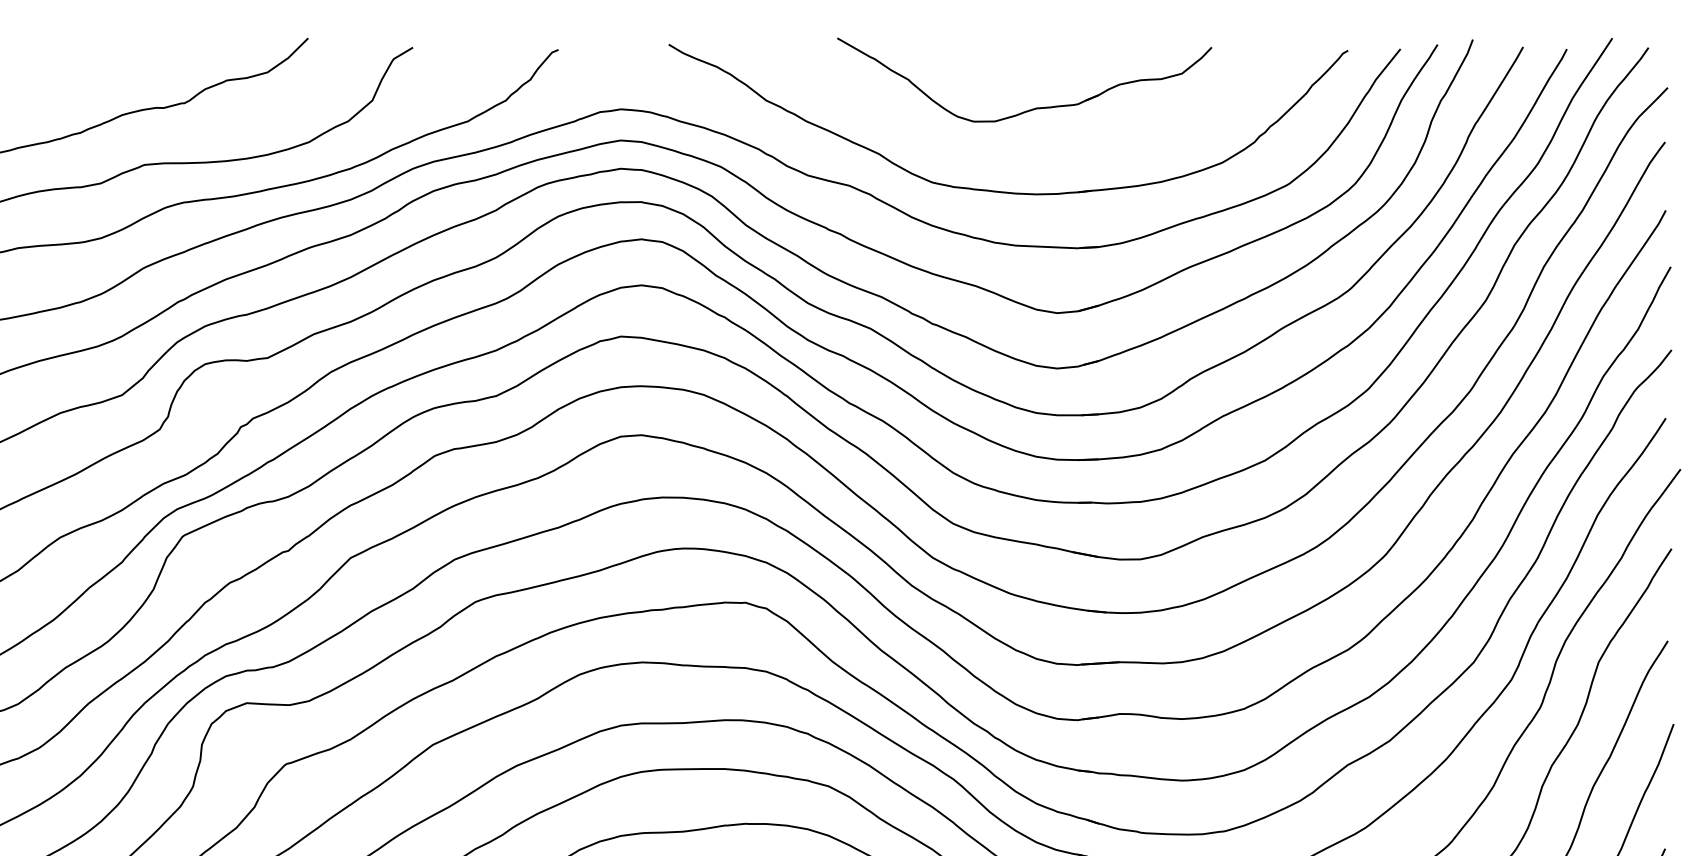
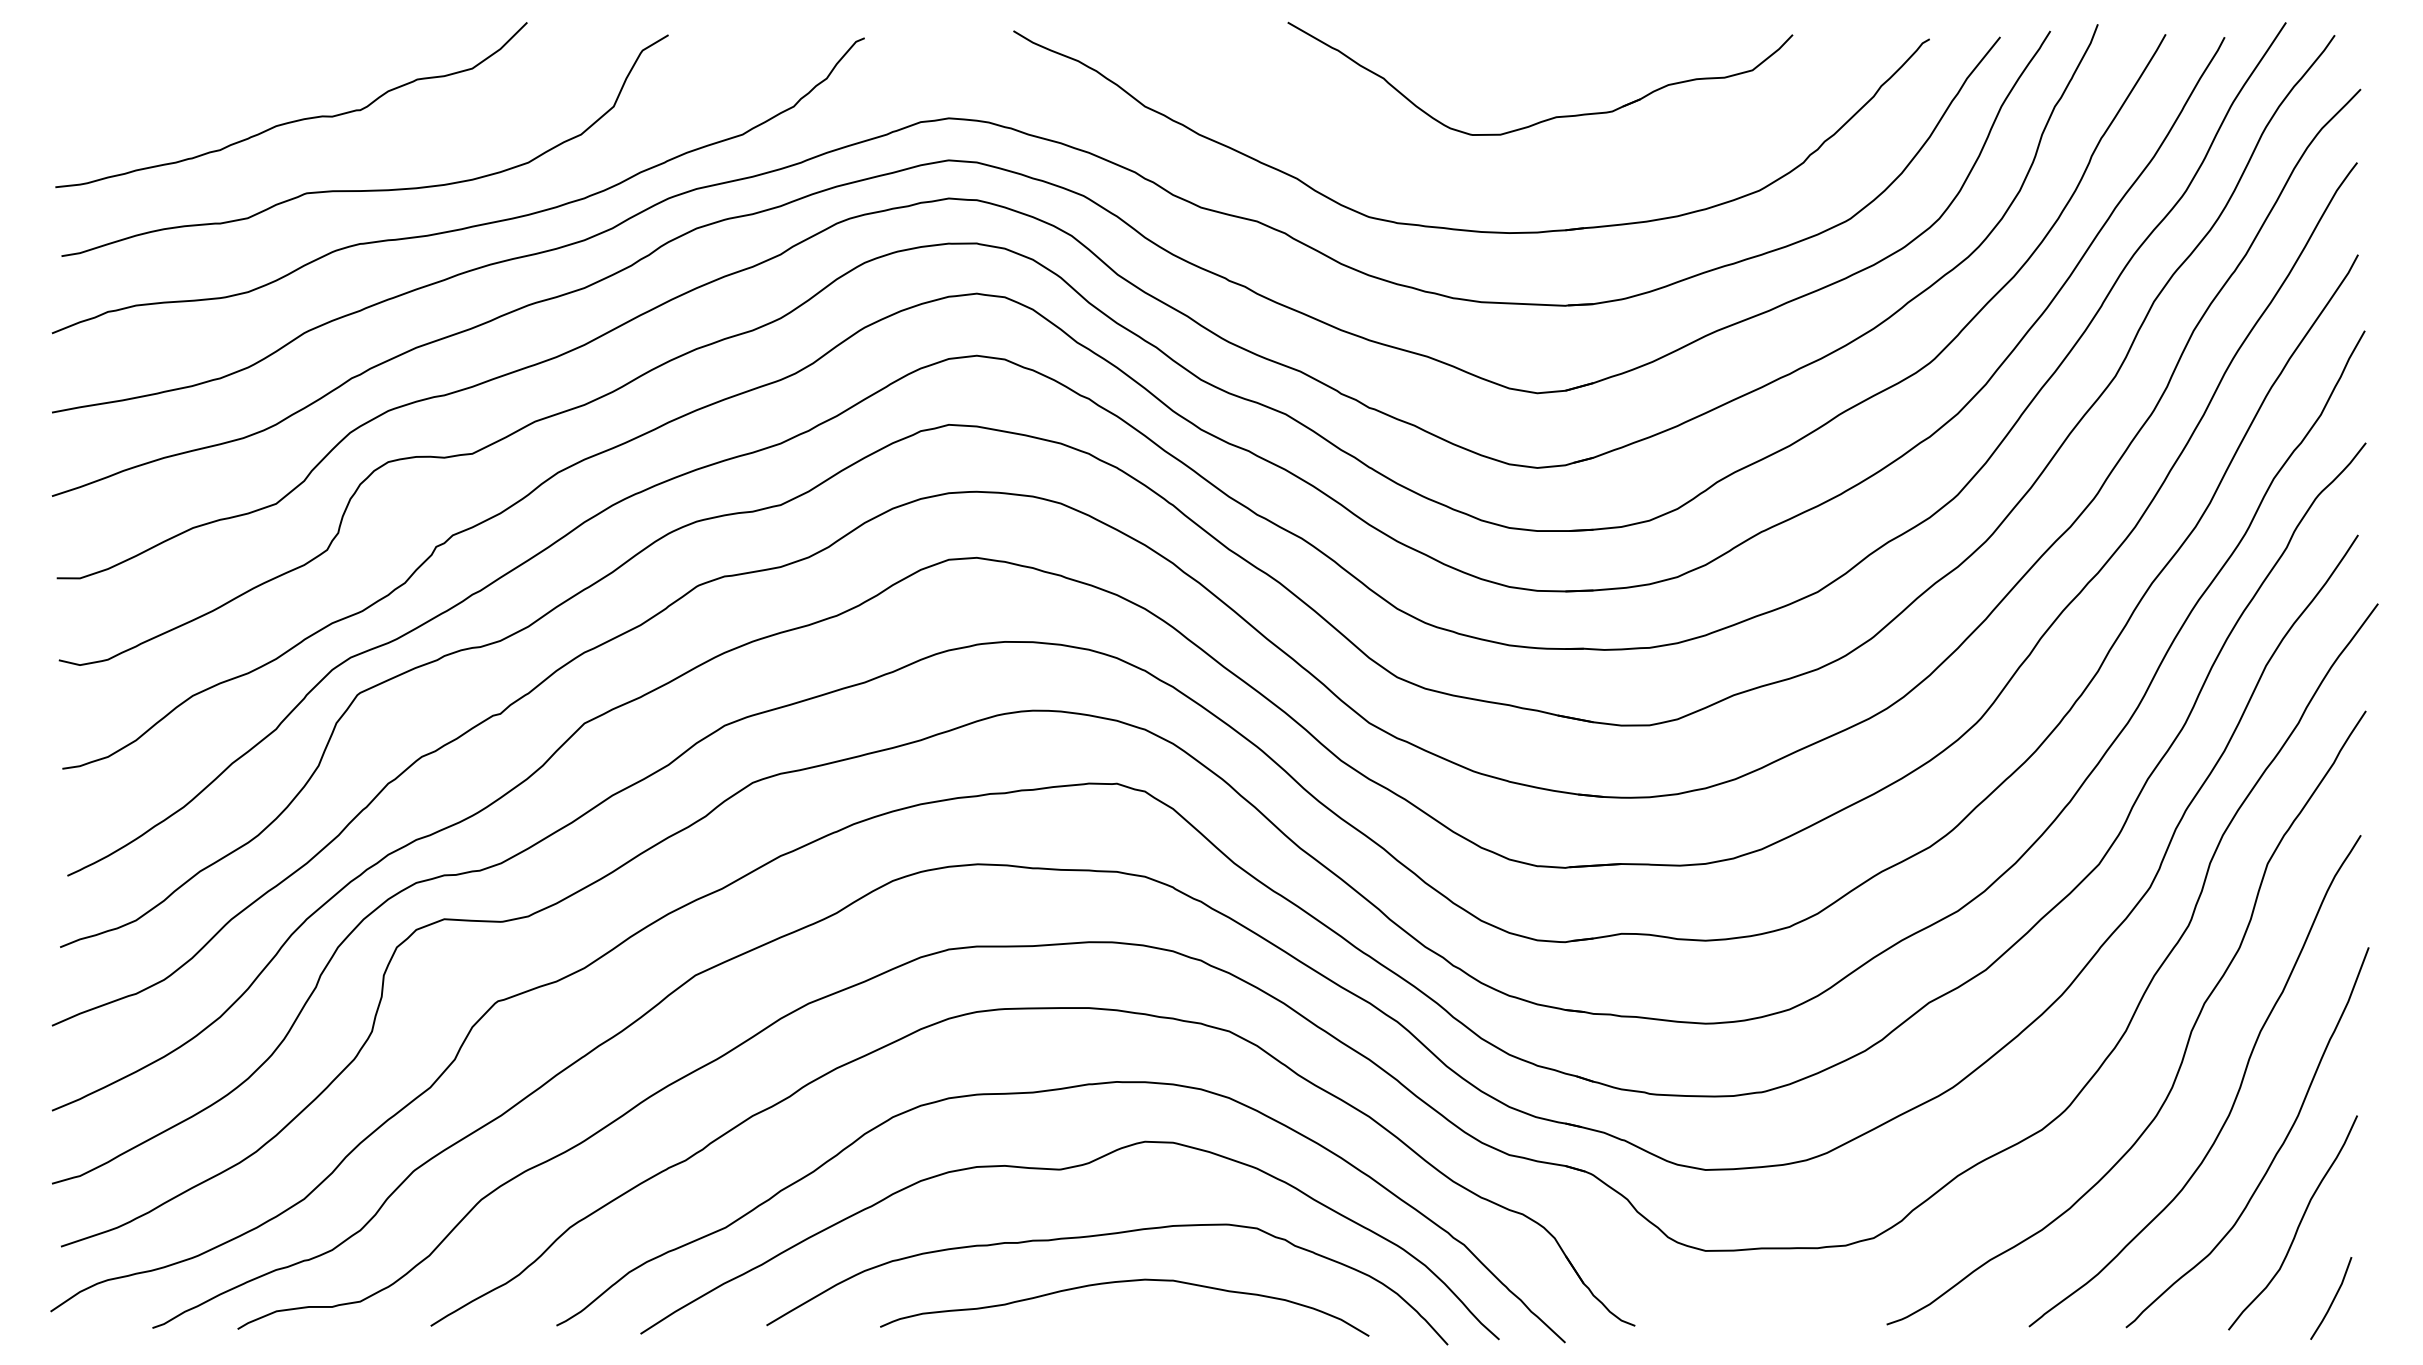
part: (1035, 107) -> (1554, 116), moved

